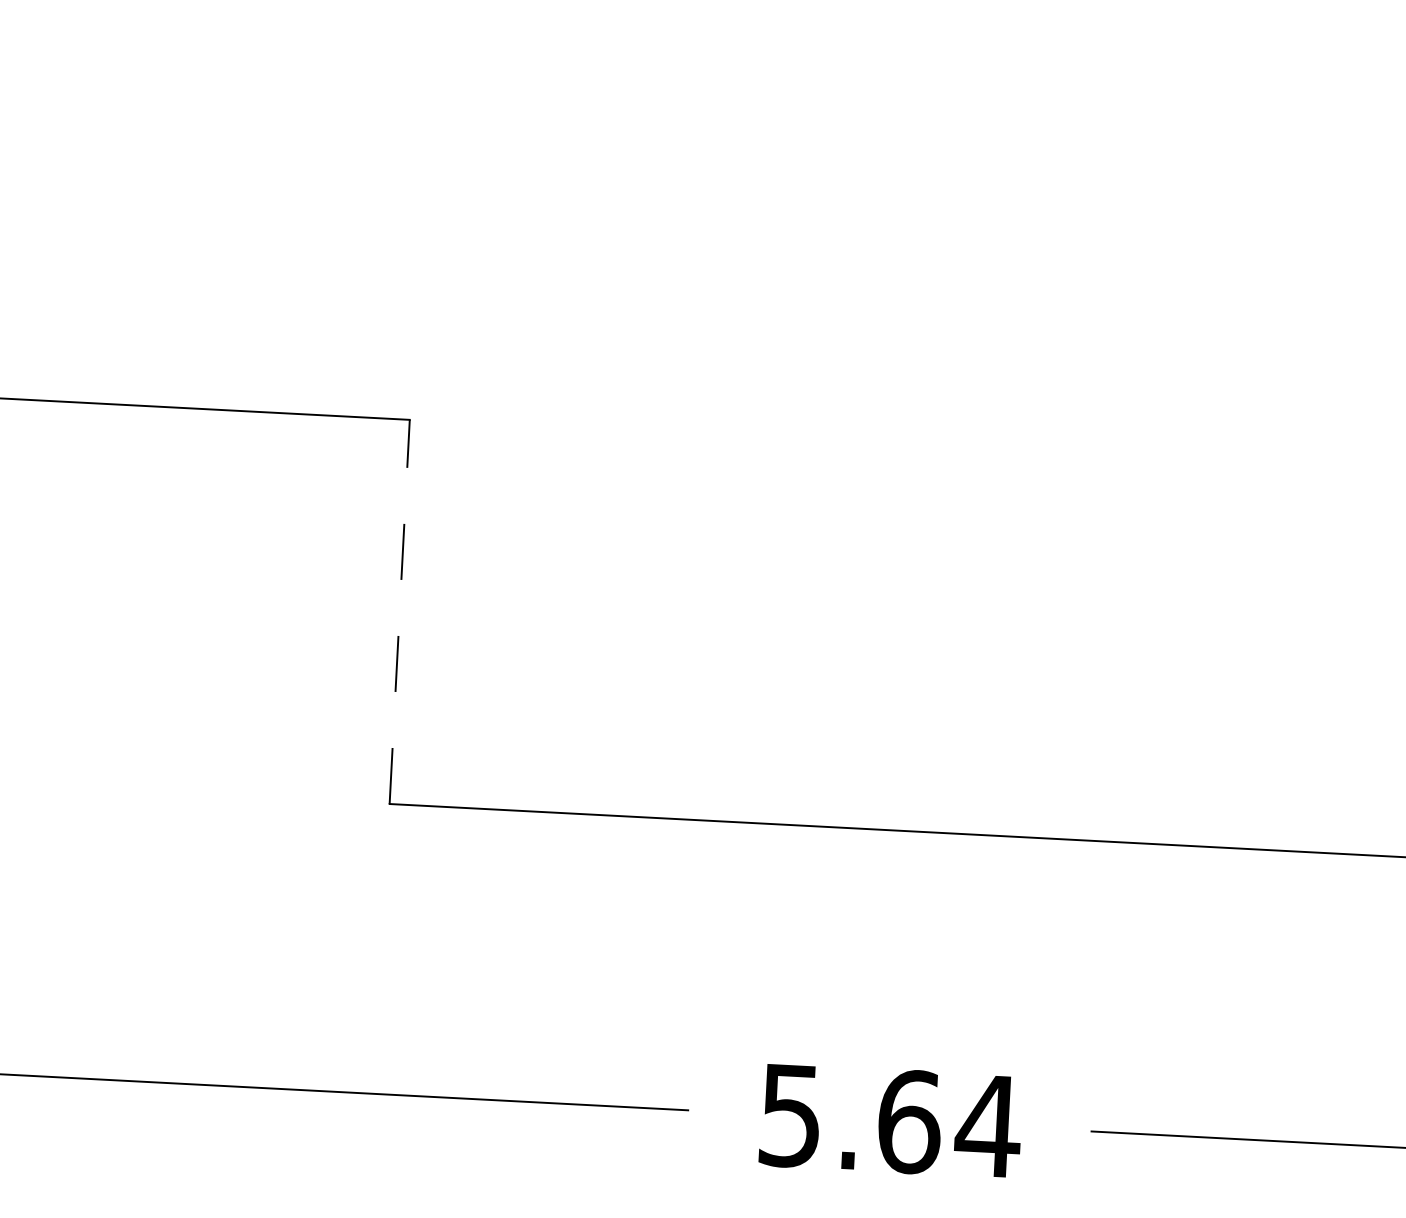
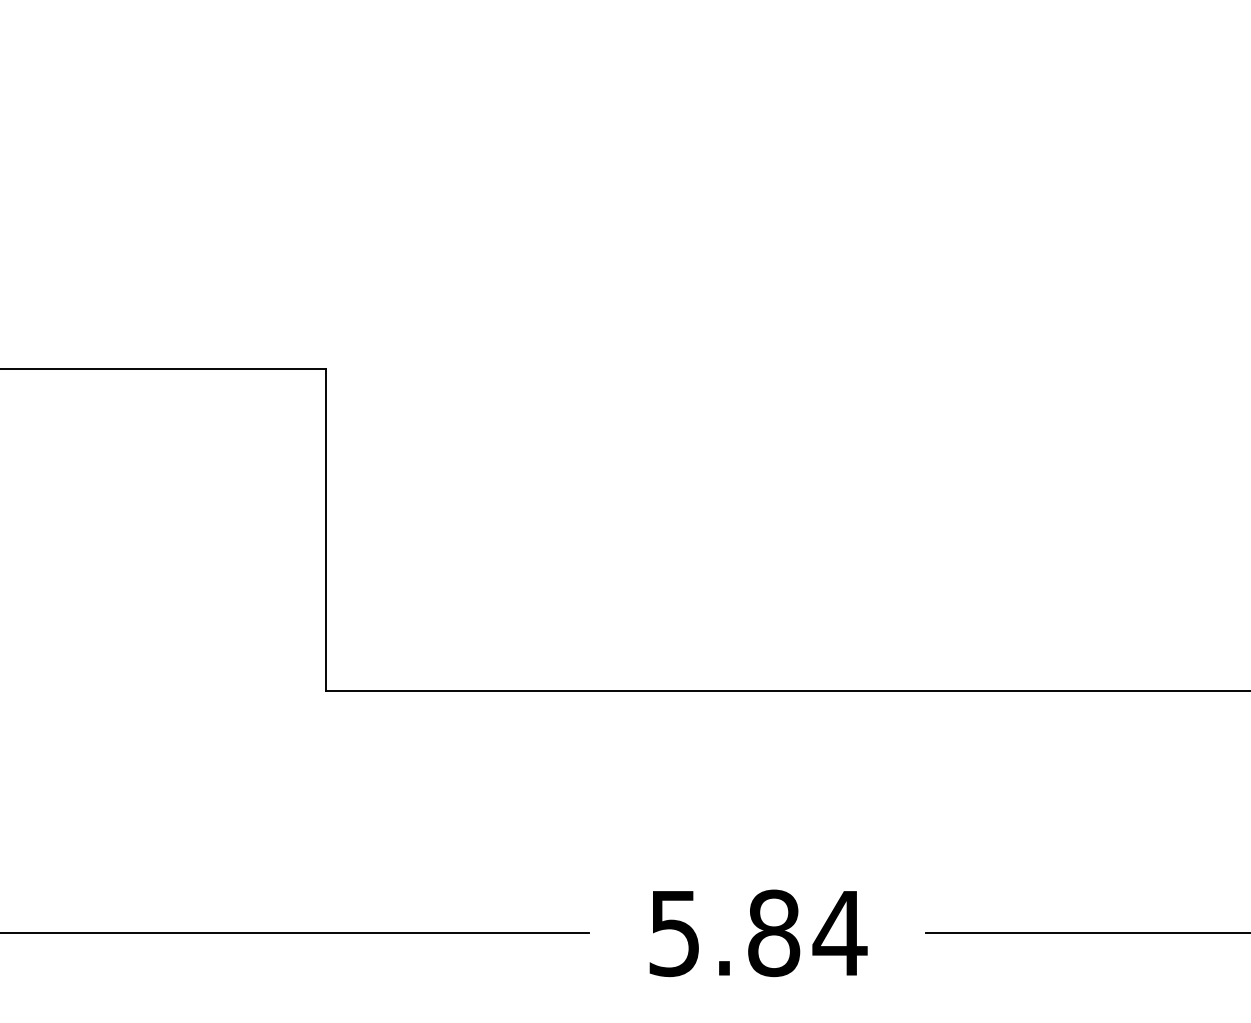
line: (399, 612) -> (326, 530), dashed -> solid
text: (910, 1120) -> (774, 932), 5.64 -> 5.84

